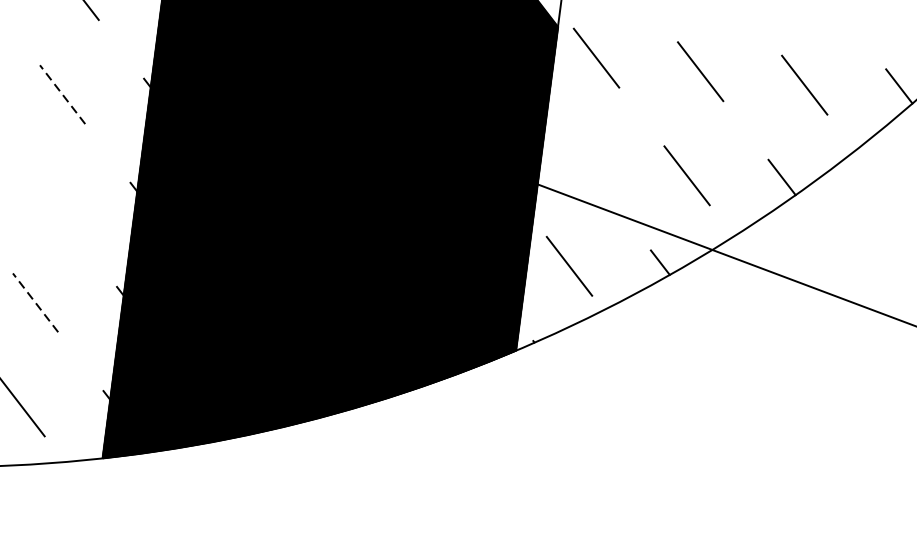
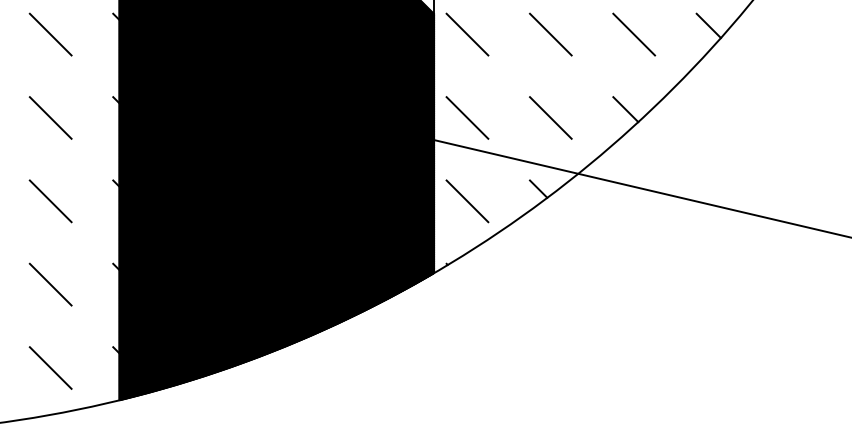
line: (62, 94) -> (50, 117), dashed -> solid
line: (583, 161) -> (467, 117), added
line: (48, 198) -> (50, 201), added
line: (35, 302) -> (50, 284), dashed -> solid

